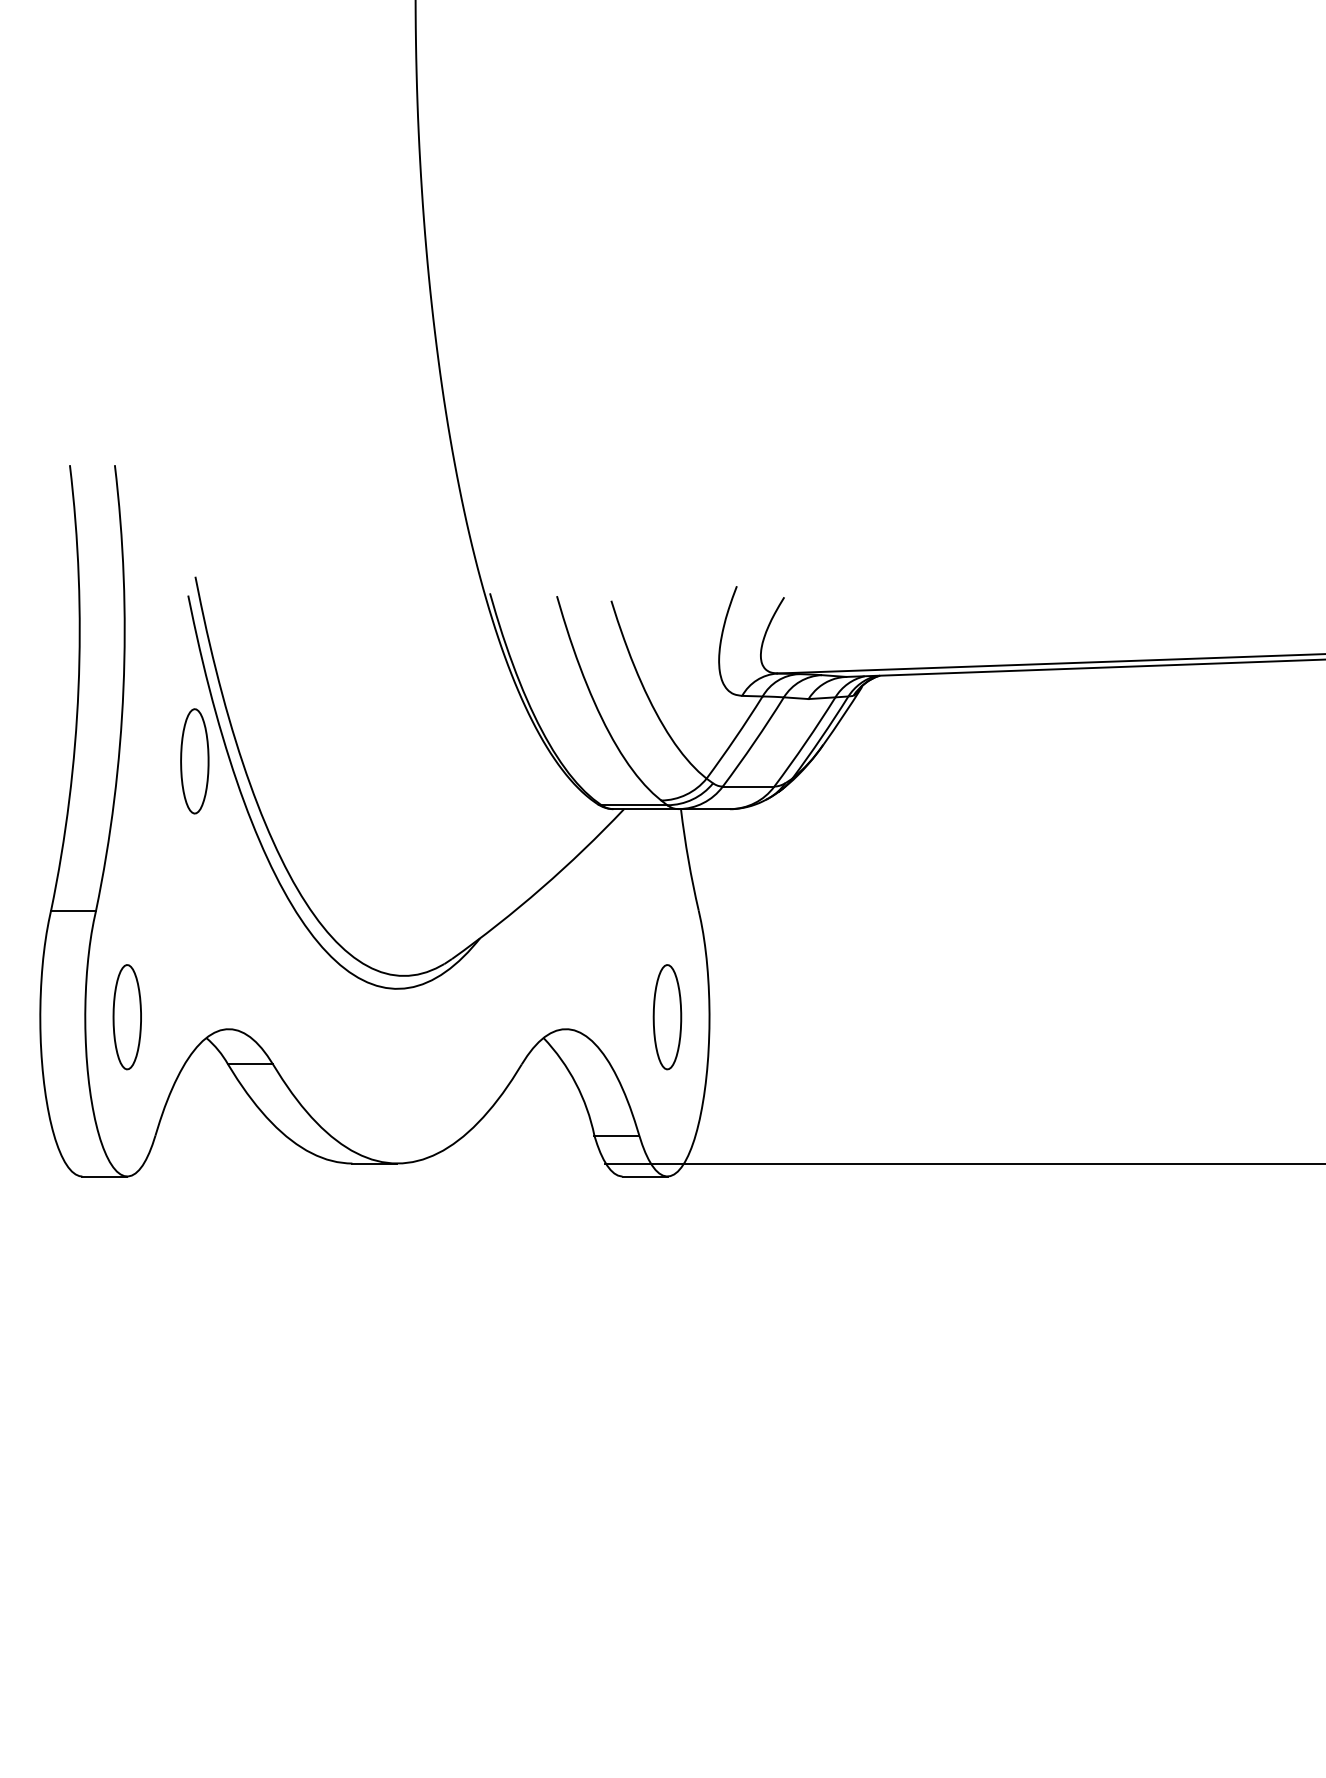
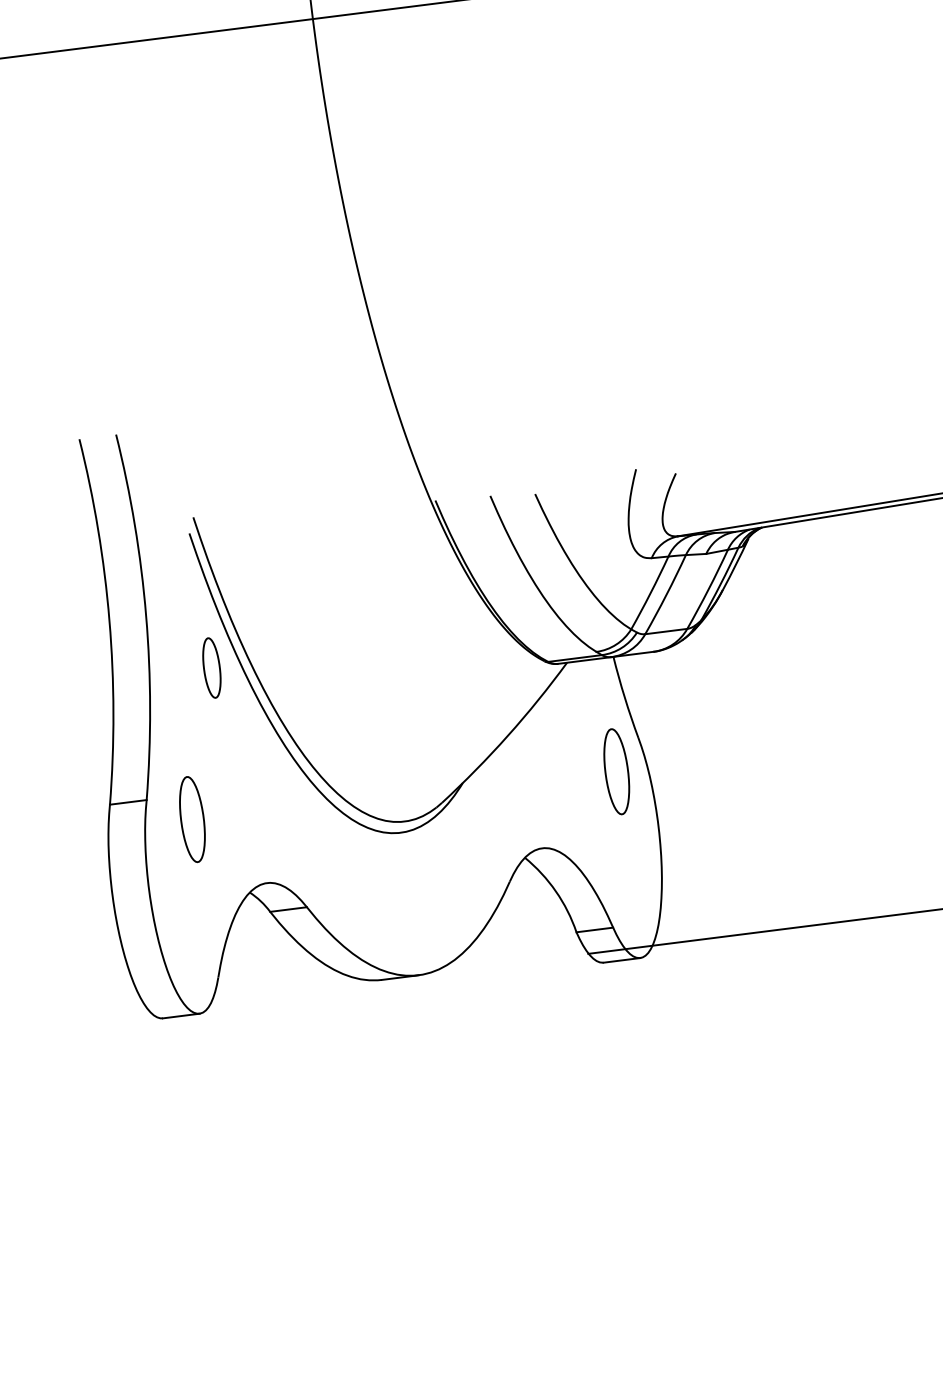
part: (194, 761) -> (211, 668), size x0.7
part: (126, 1017) -> (191, 819), moved
part: (667, 1017) -> (616, 771), moved

